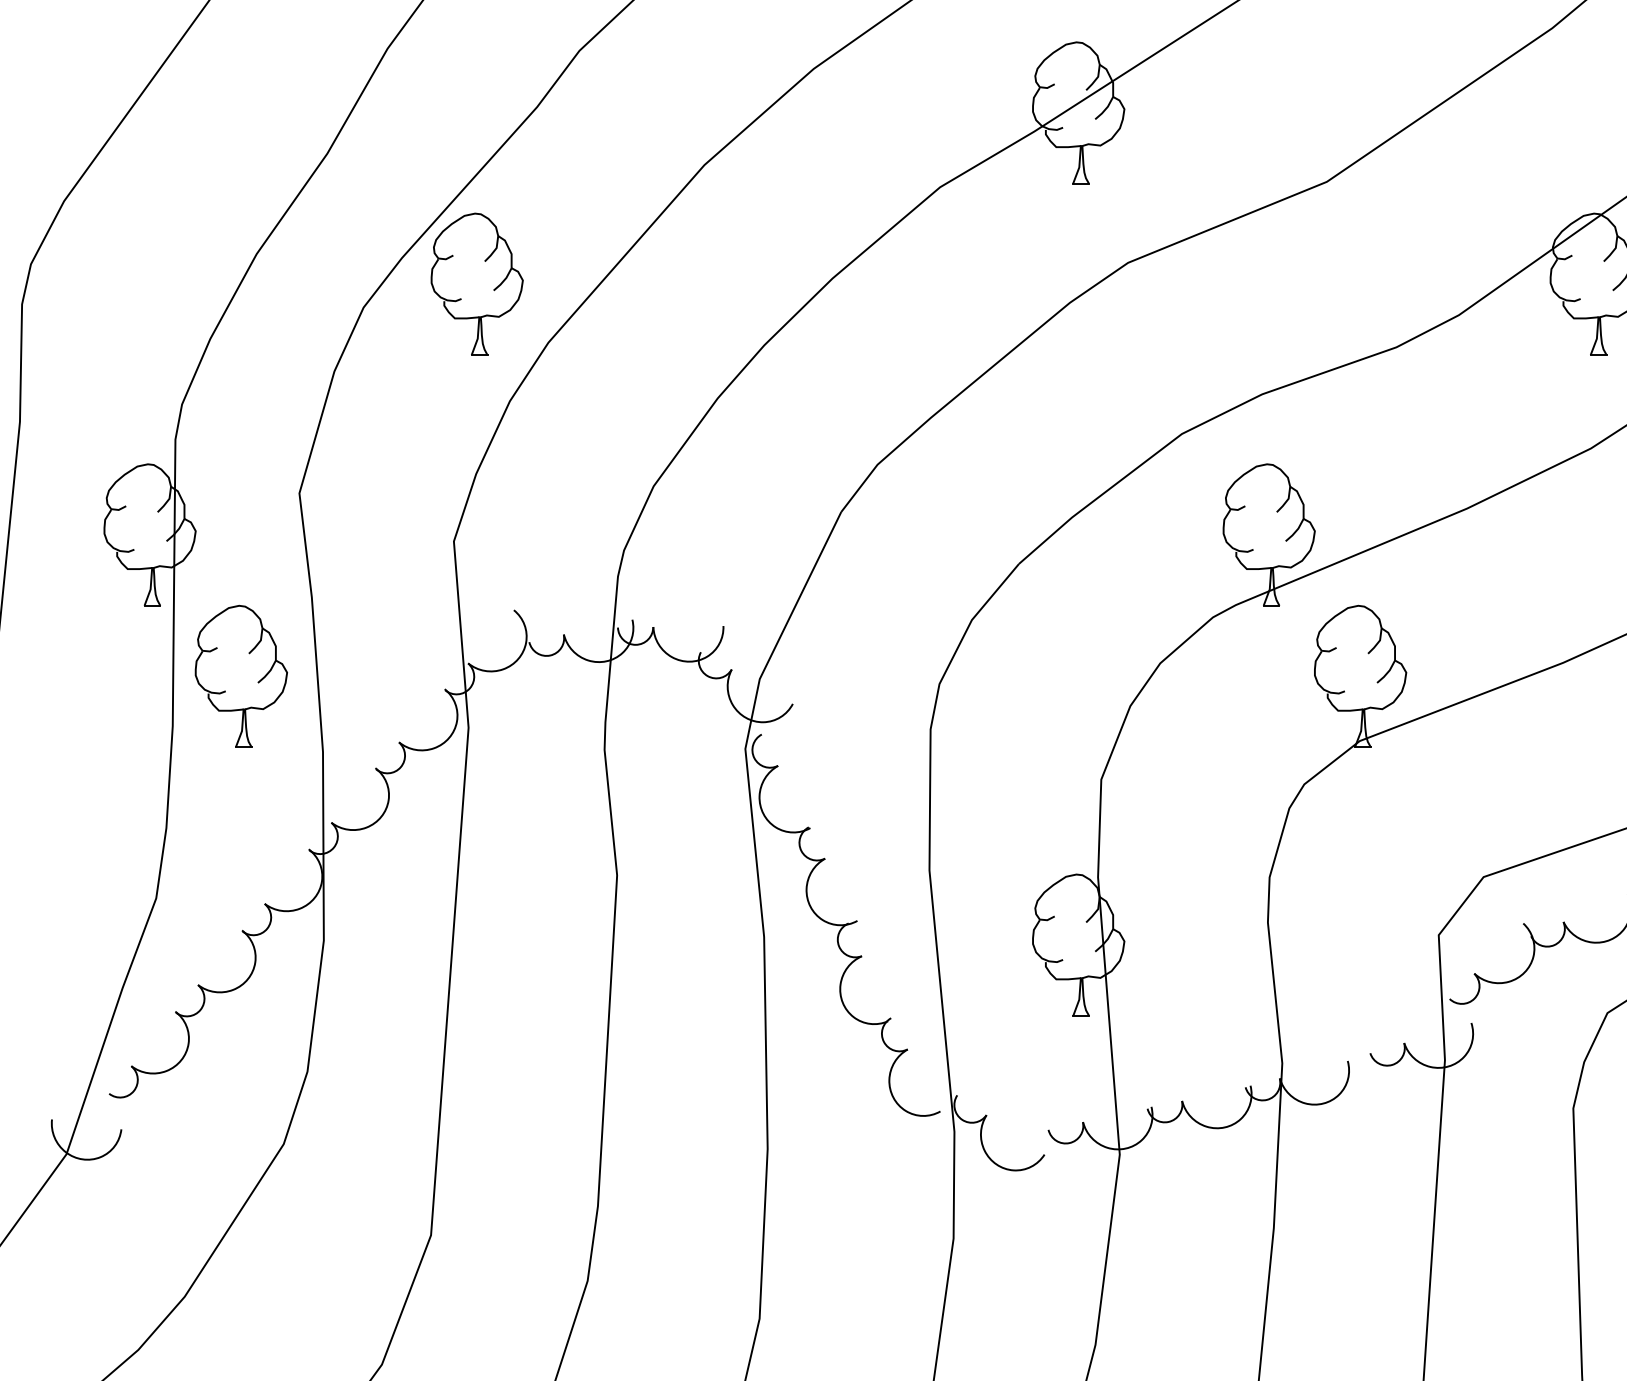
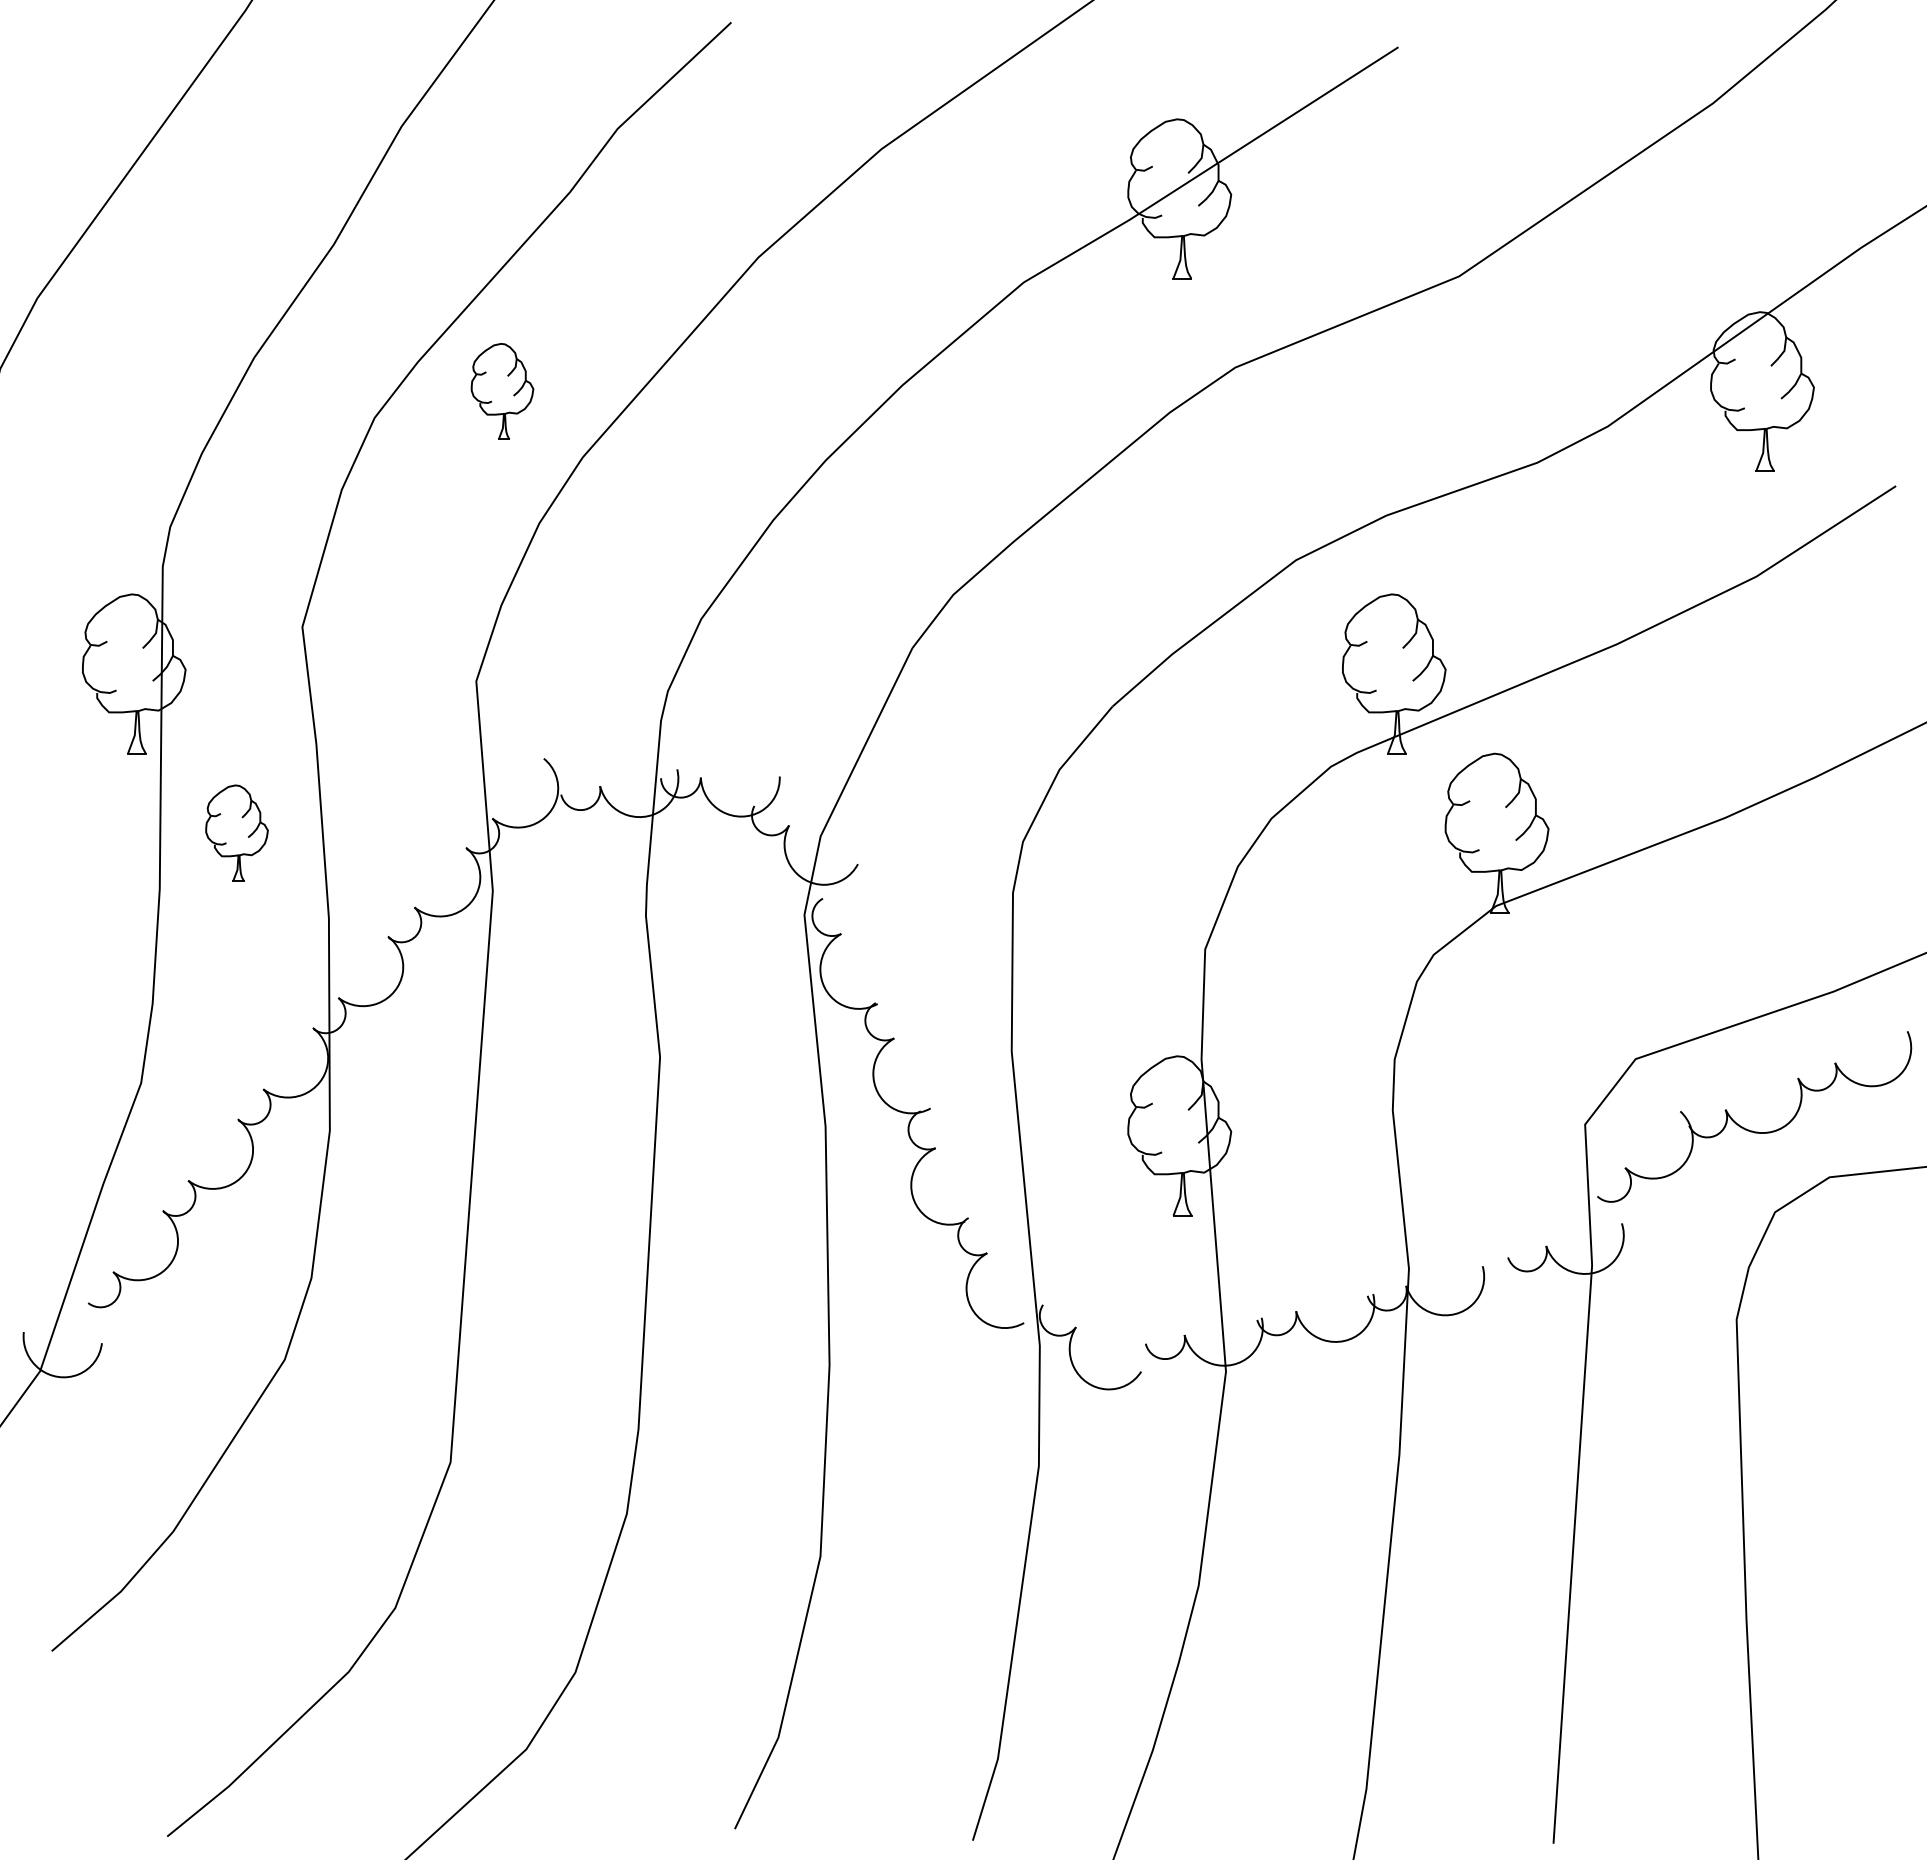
part: (477, 284) -> (502, 391), size x0.6
part: (240, 675) -> (236, 832), size x0.6

